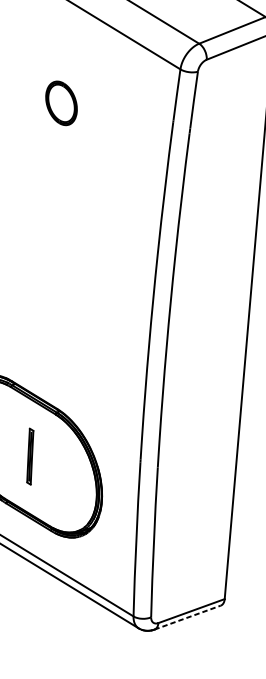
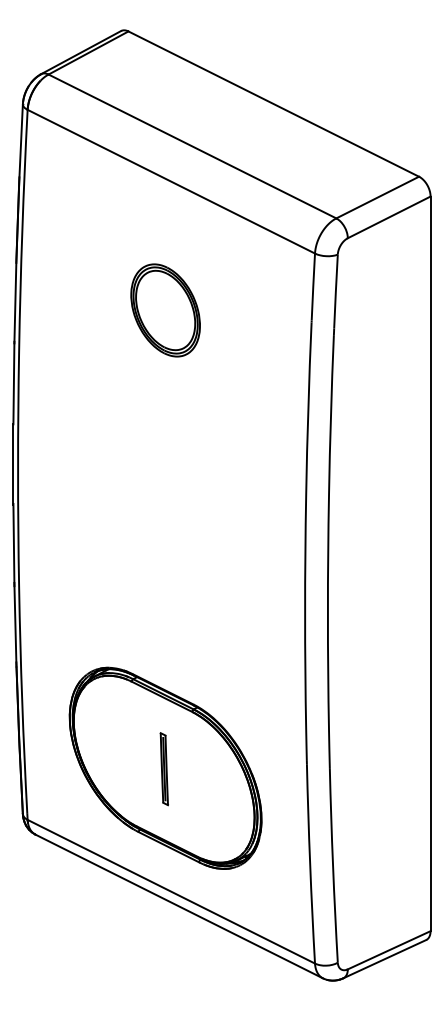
part: (61, 103) -> (165, 310), size x1.67
line: (187, 617) -> (384, 959), dashed -> solid

